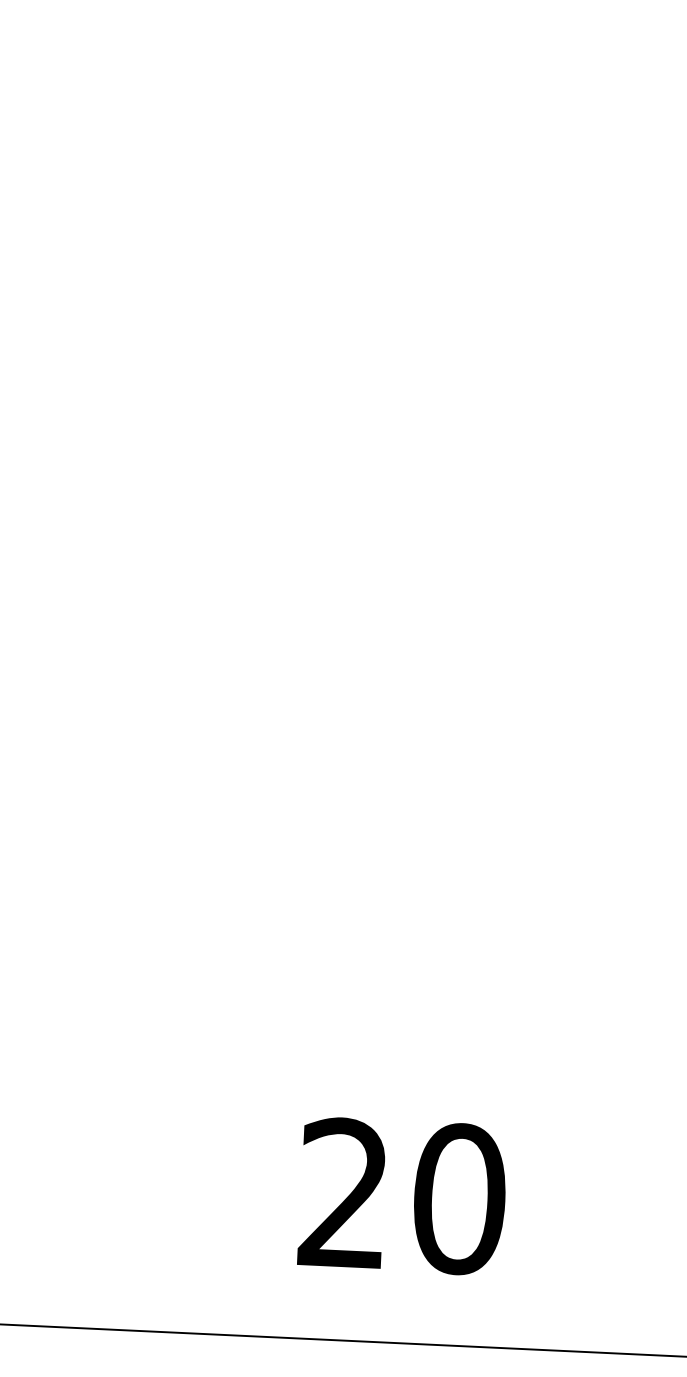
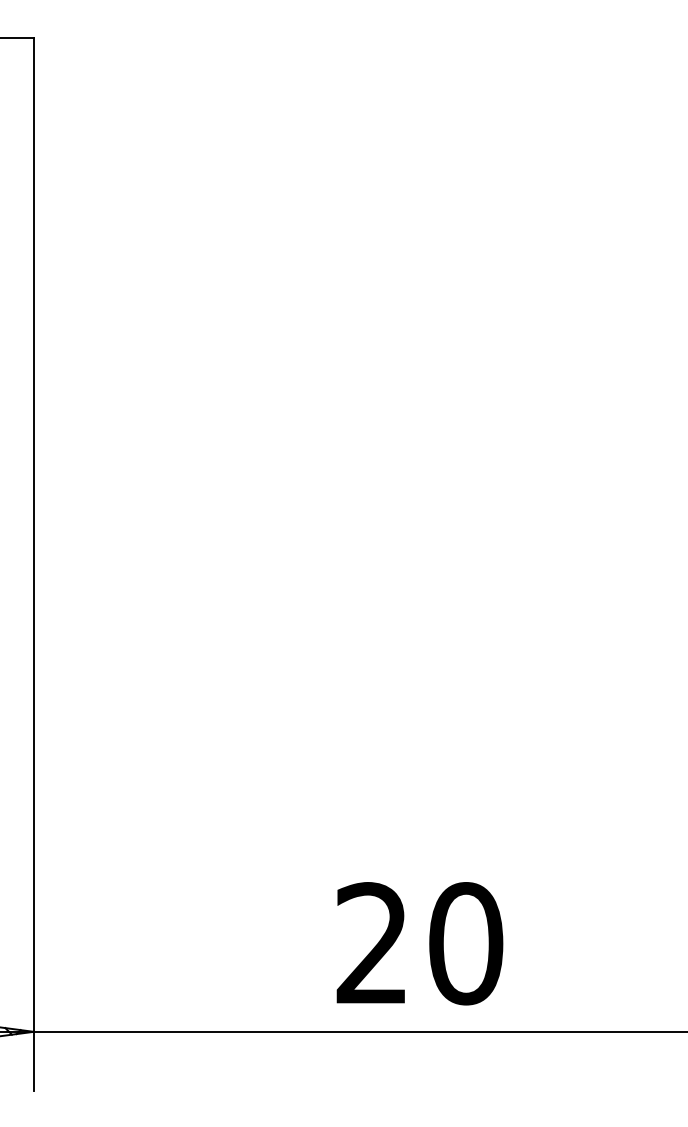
text: (402, 1196) -> (419, 943), moved

